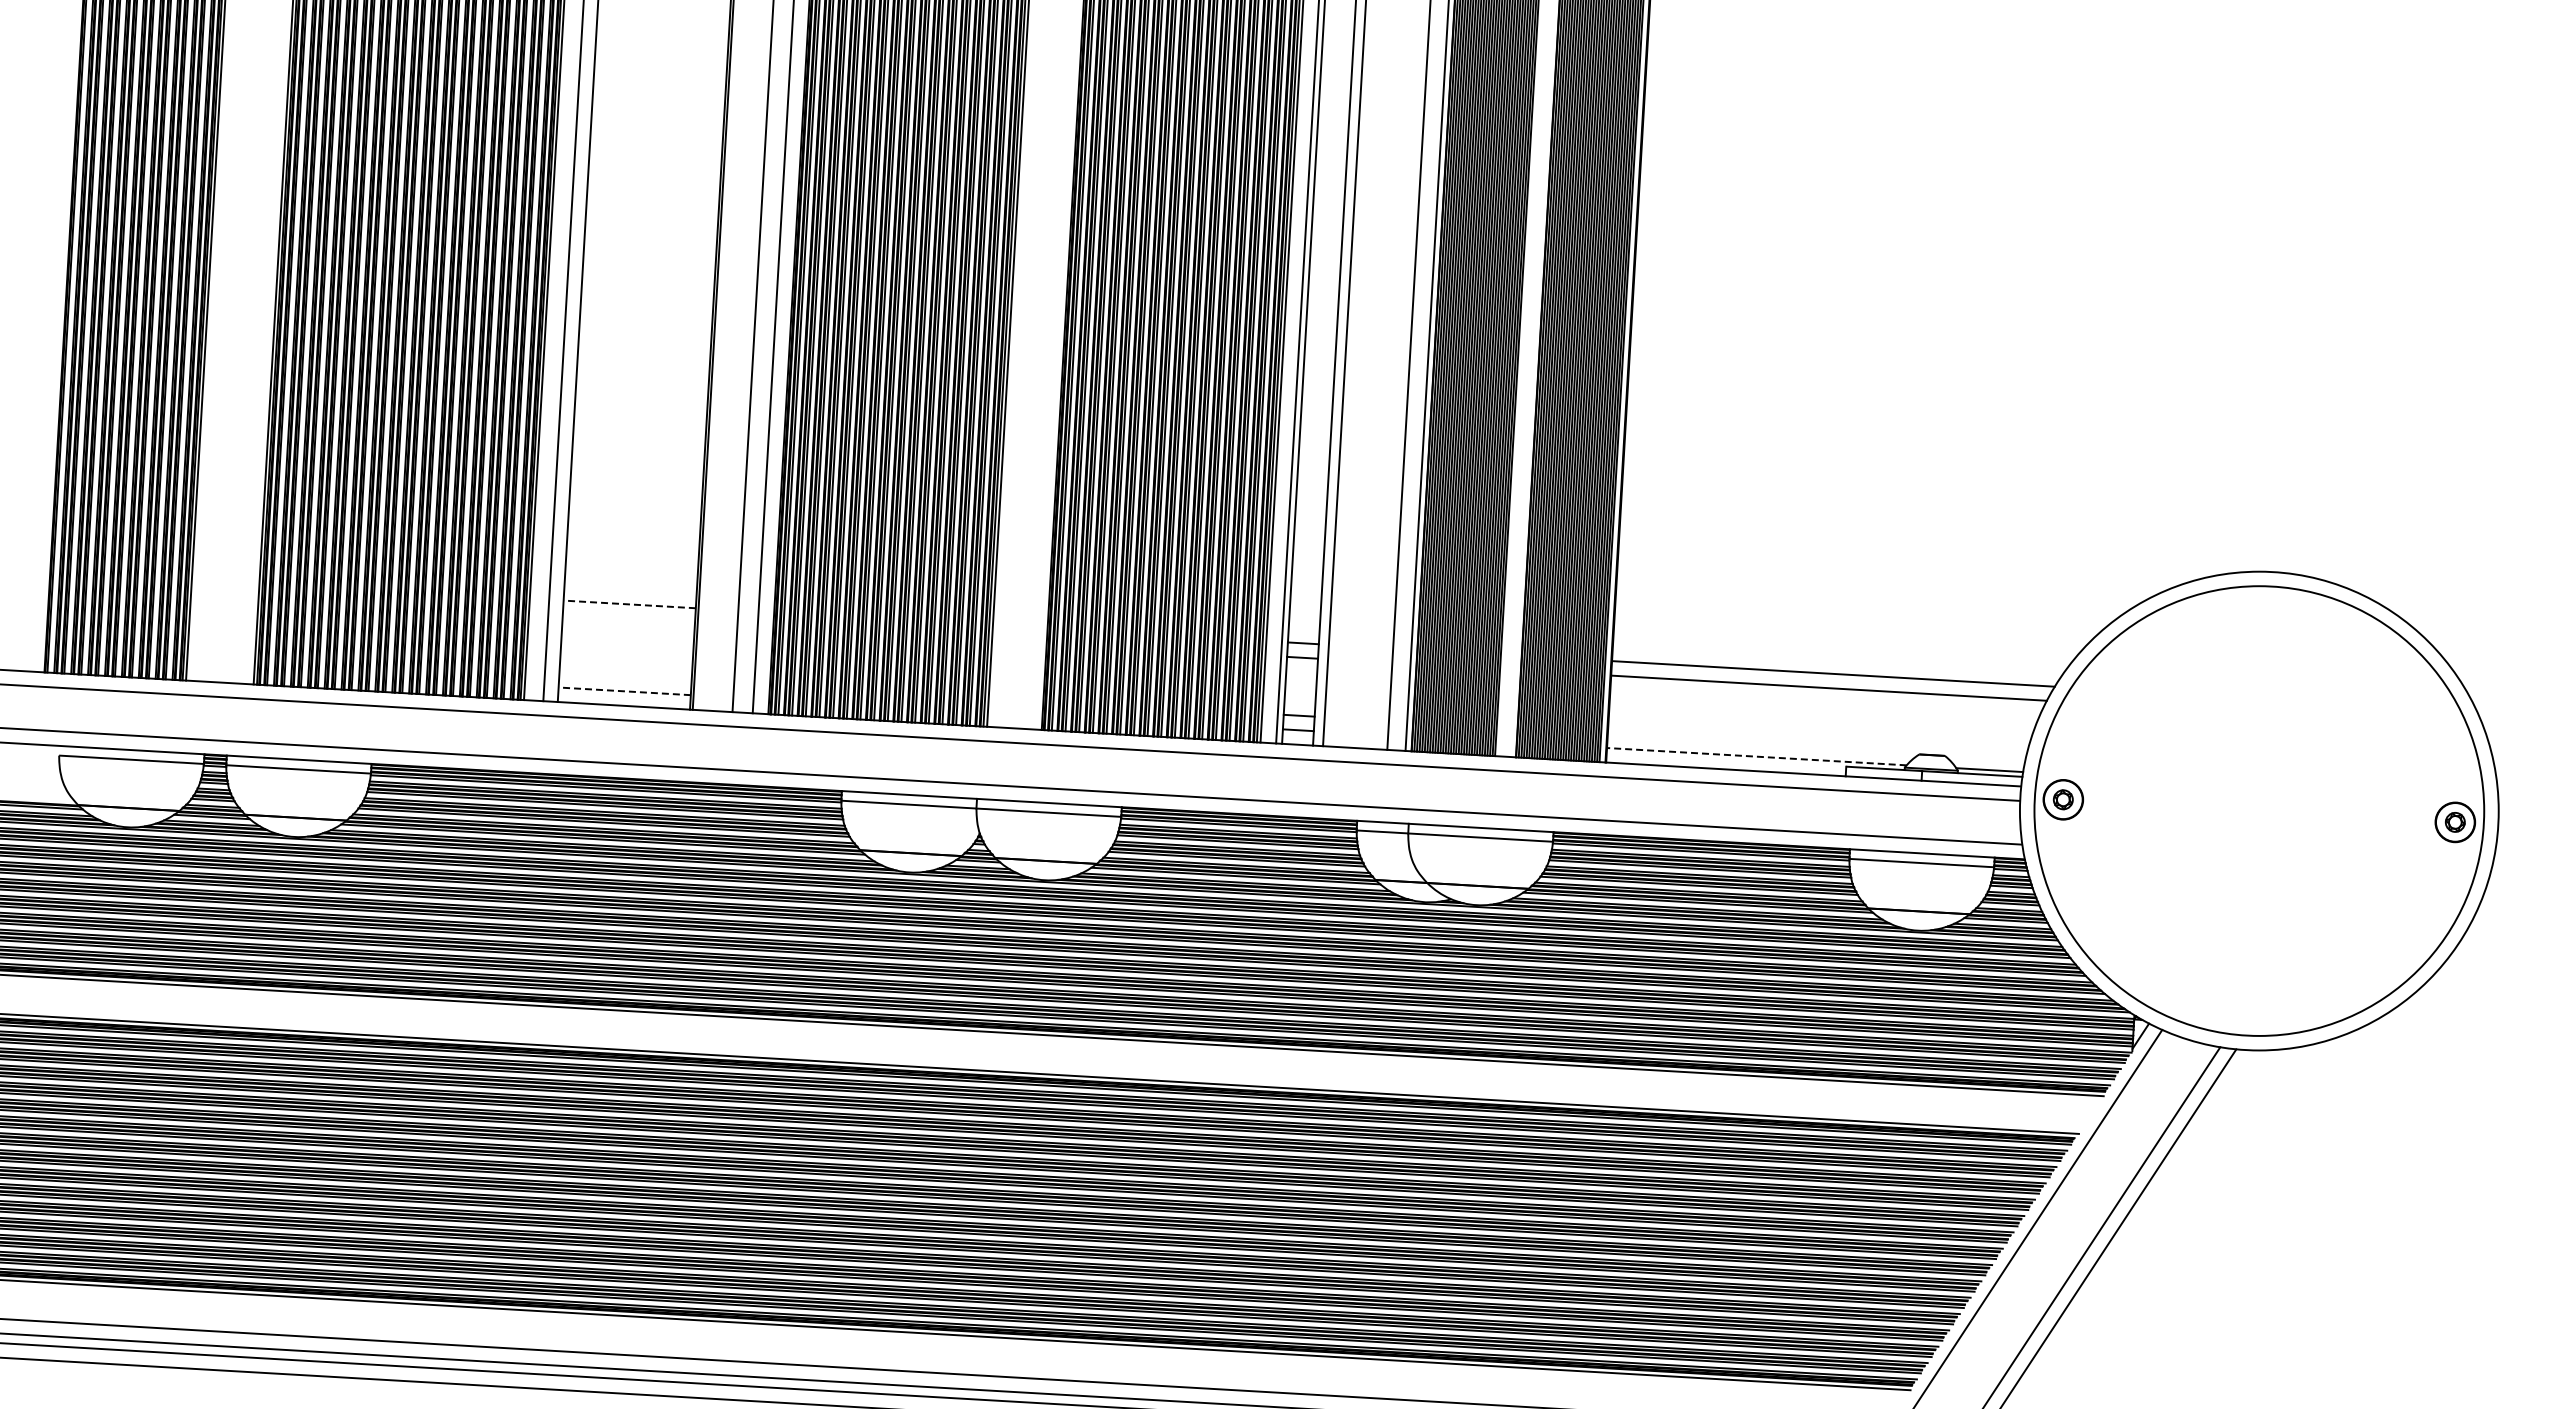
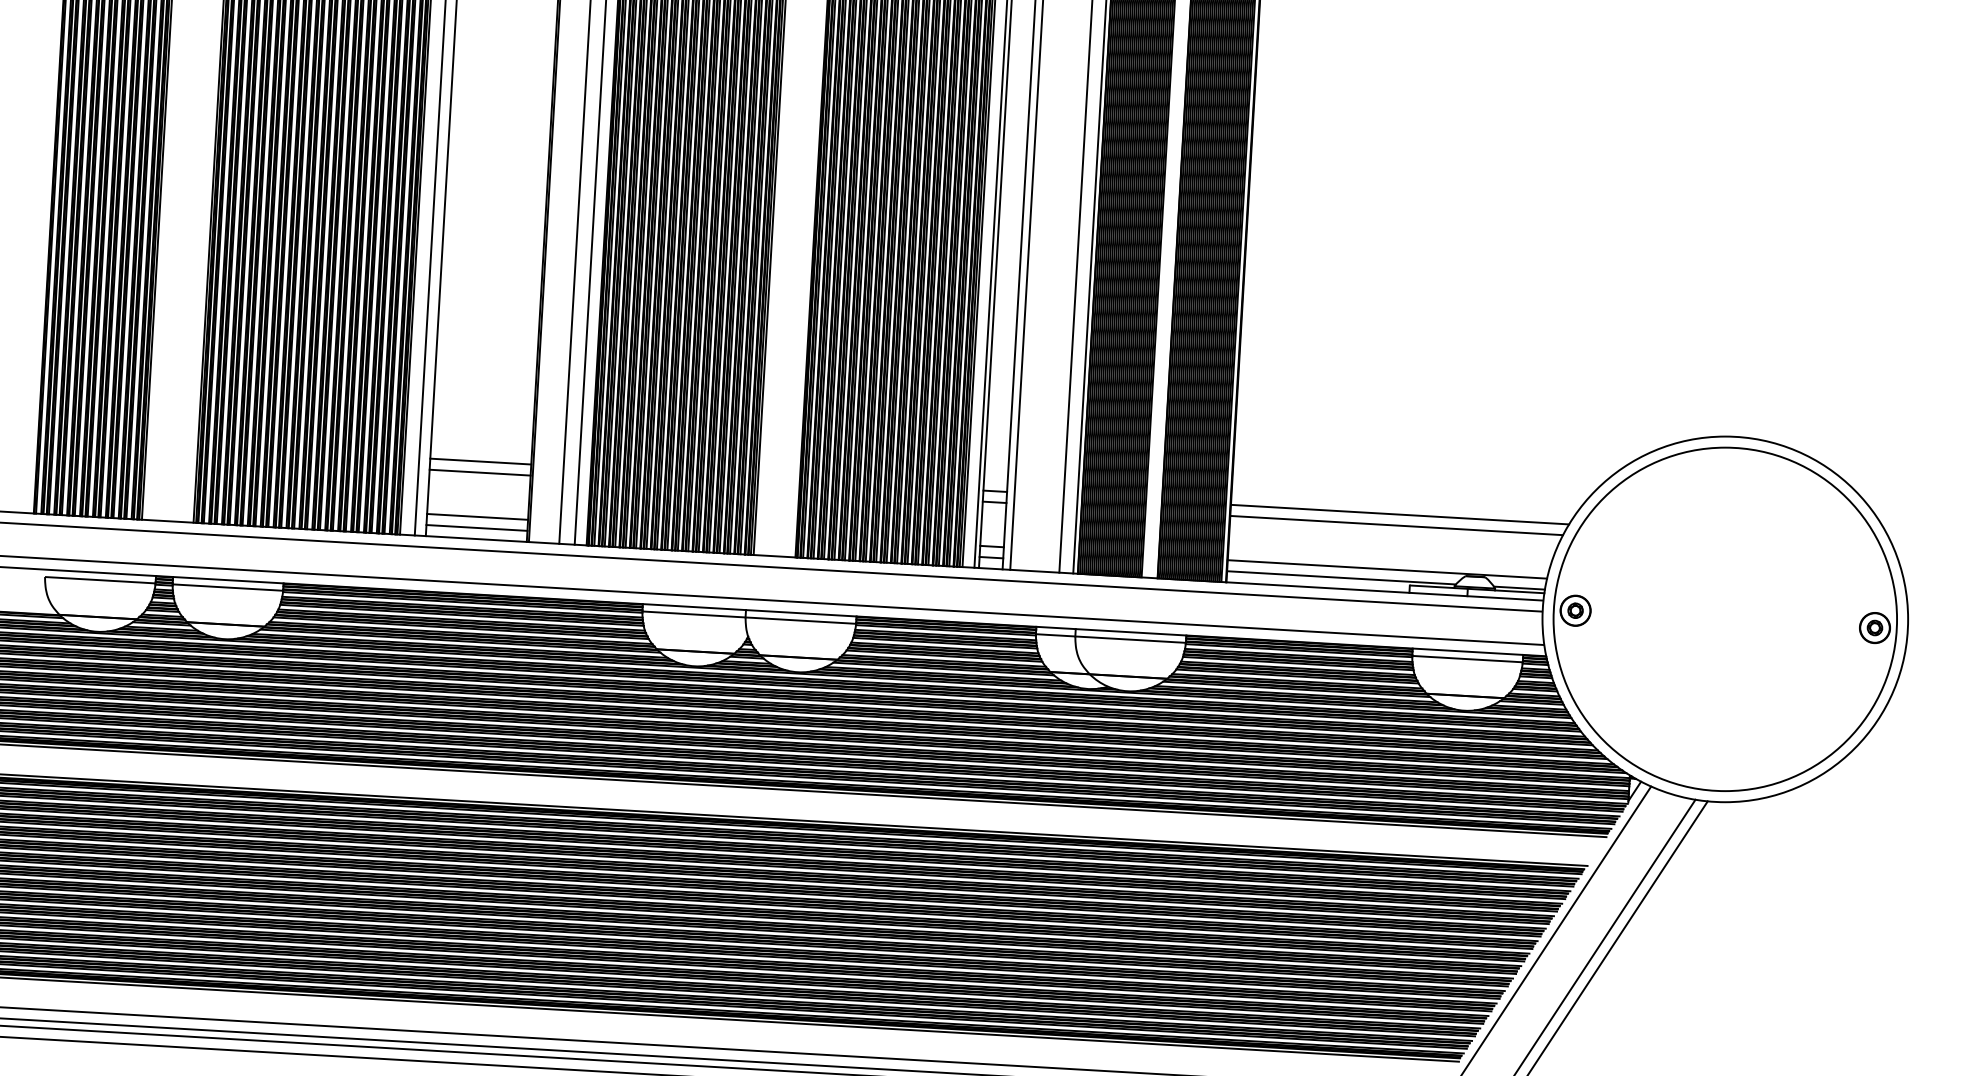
line: (629, 604) -> (480, 461), dashed -> solid
line: (628, 618) -> (479, 472), added
line: (625, 676) -> (477, 516), added
line: (624, 691) -> (476, 528), dashed -> solid
line: (1816, 745) -> (1387, 569), added
line: (1756, 756) -> (1341, 577), dashed -> solid

